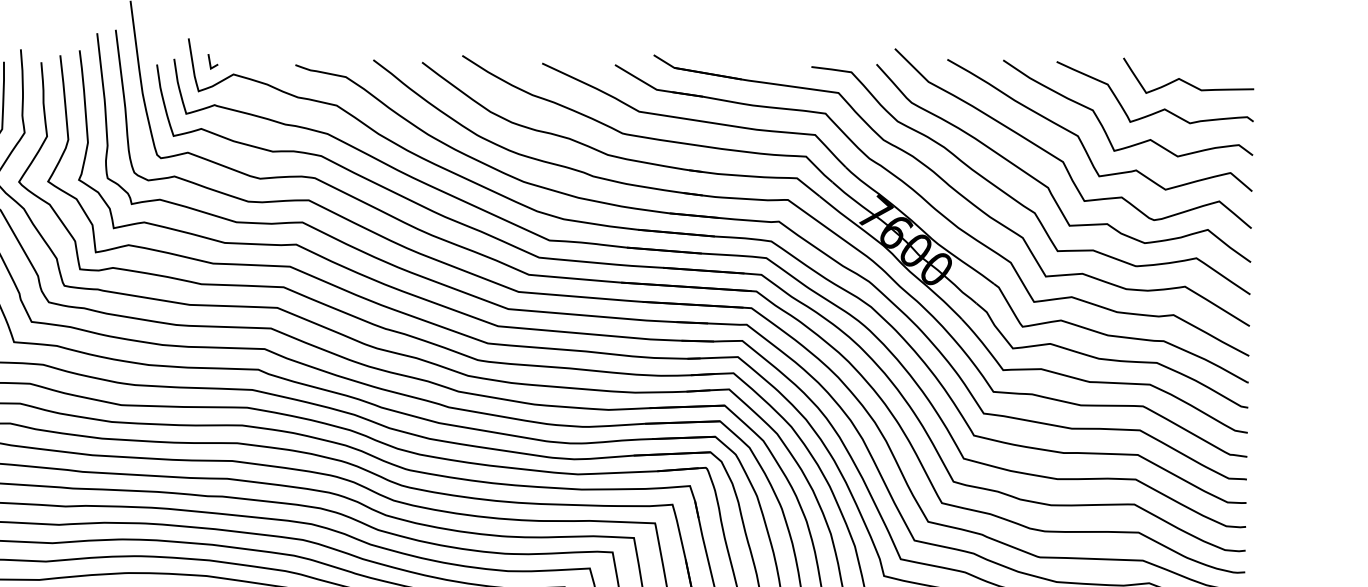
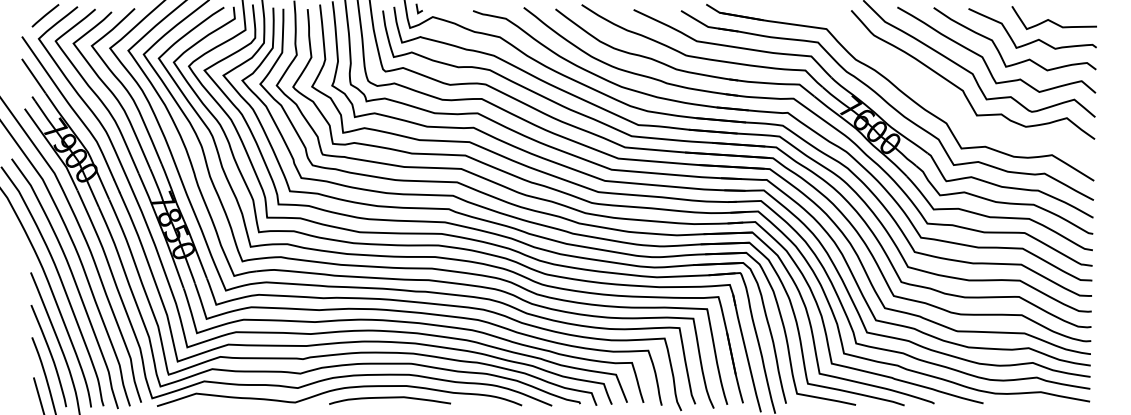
curve: (1013, 196) -> (940, 96), removed

